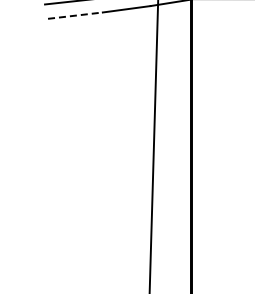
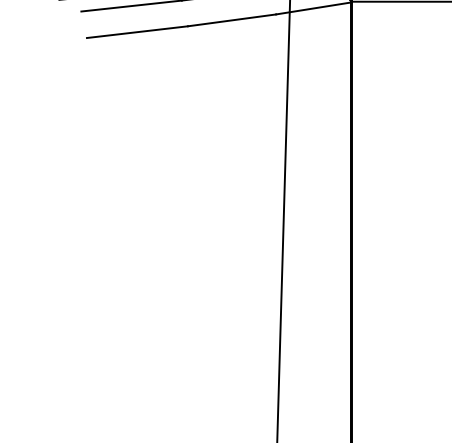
line: (75, 15) -> (137, 31), dashed -> solid

